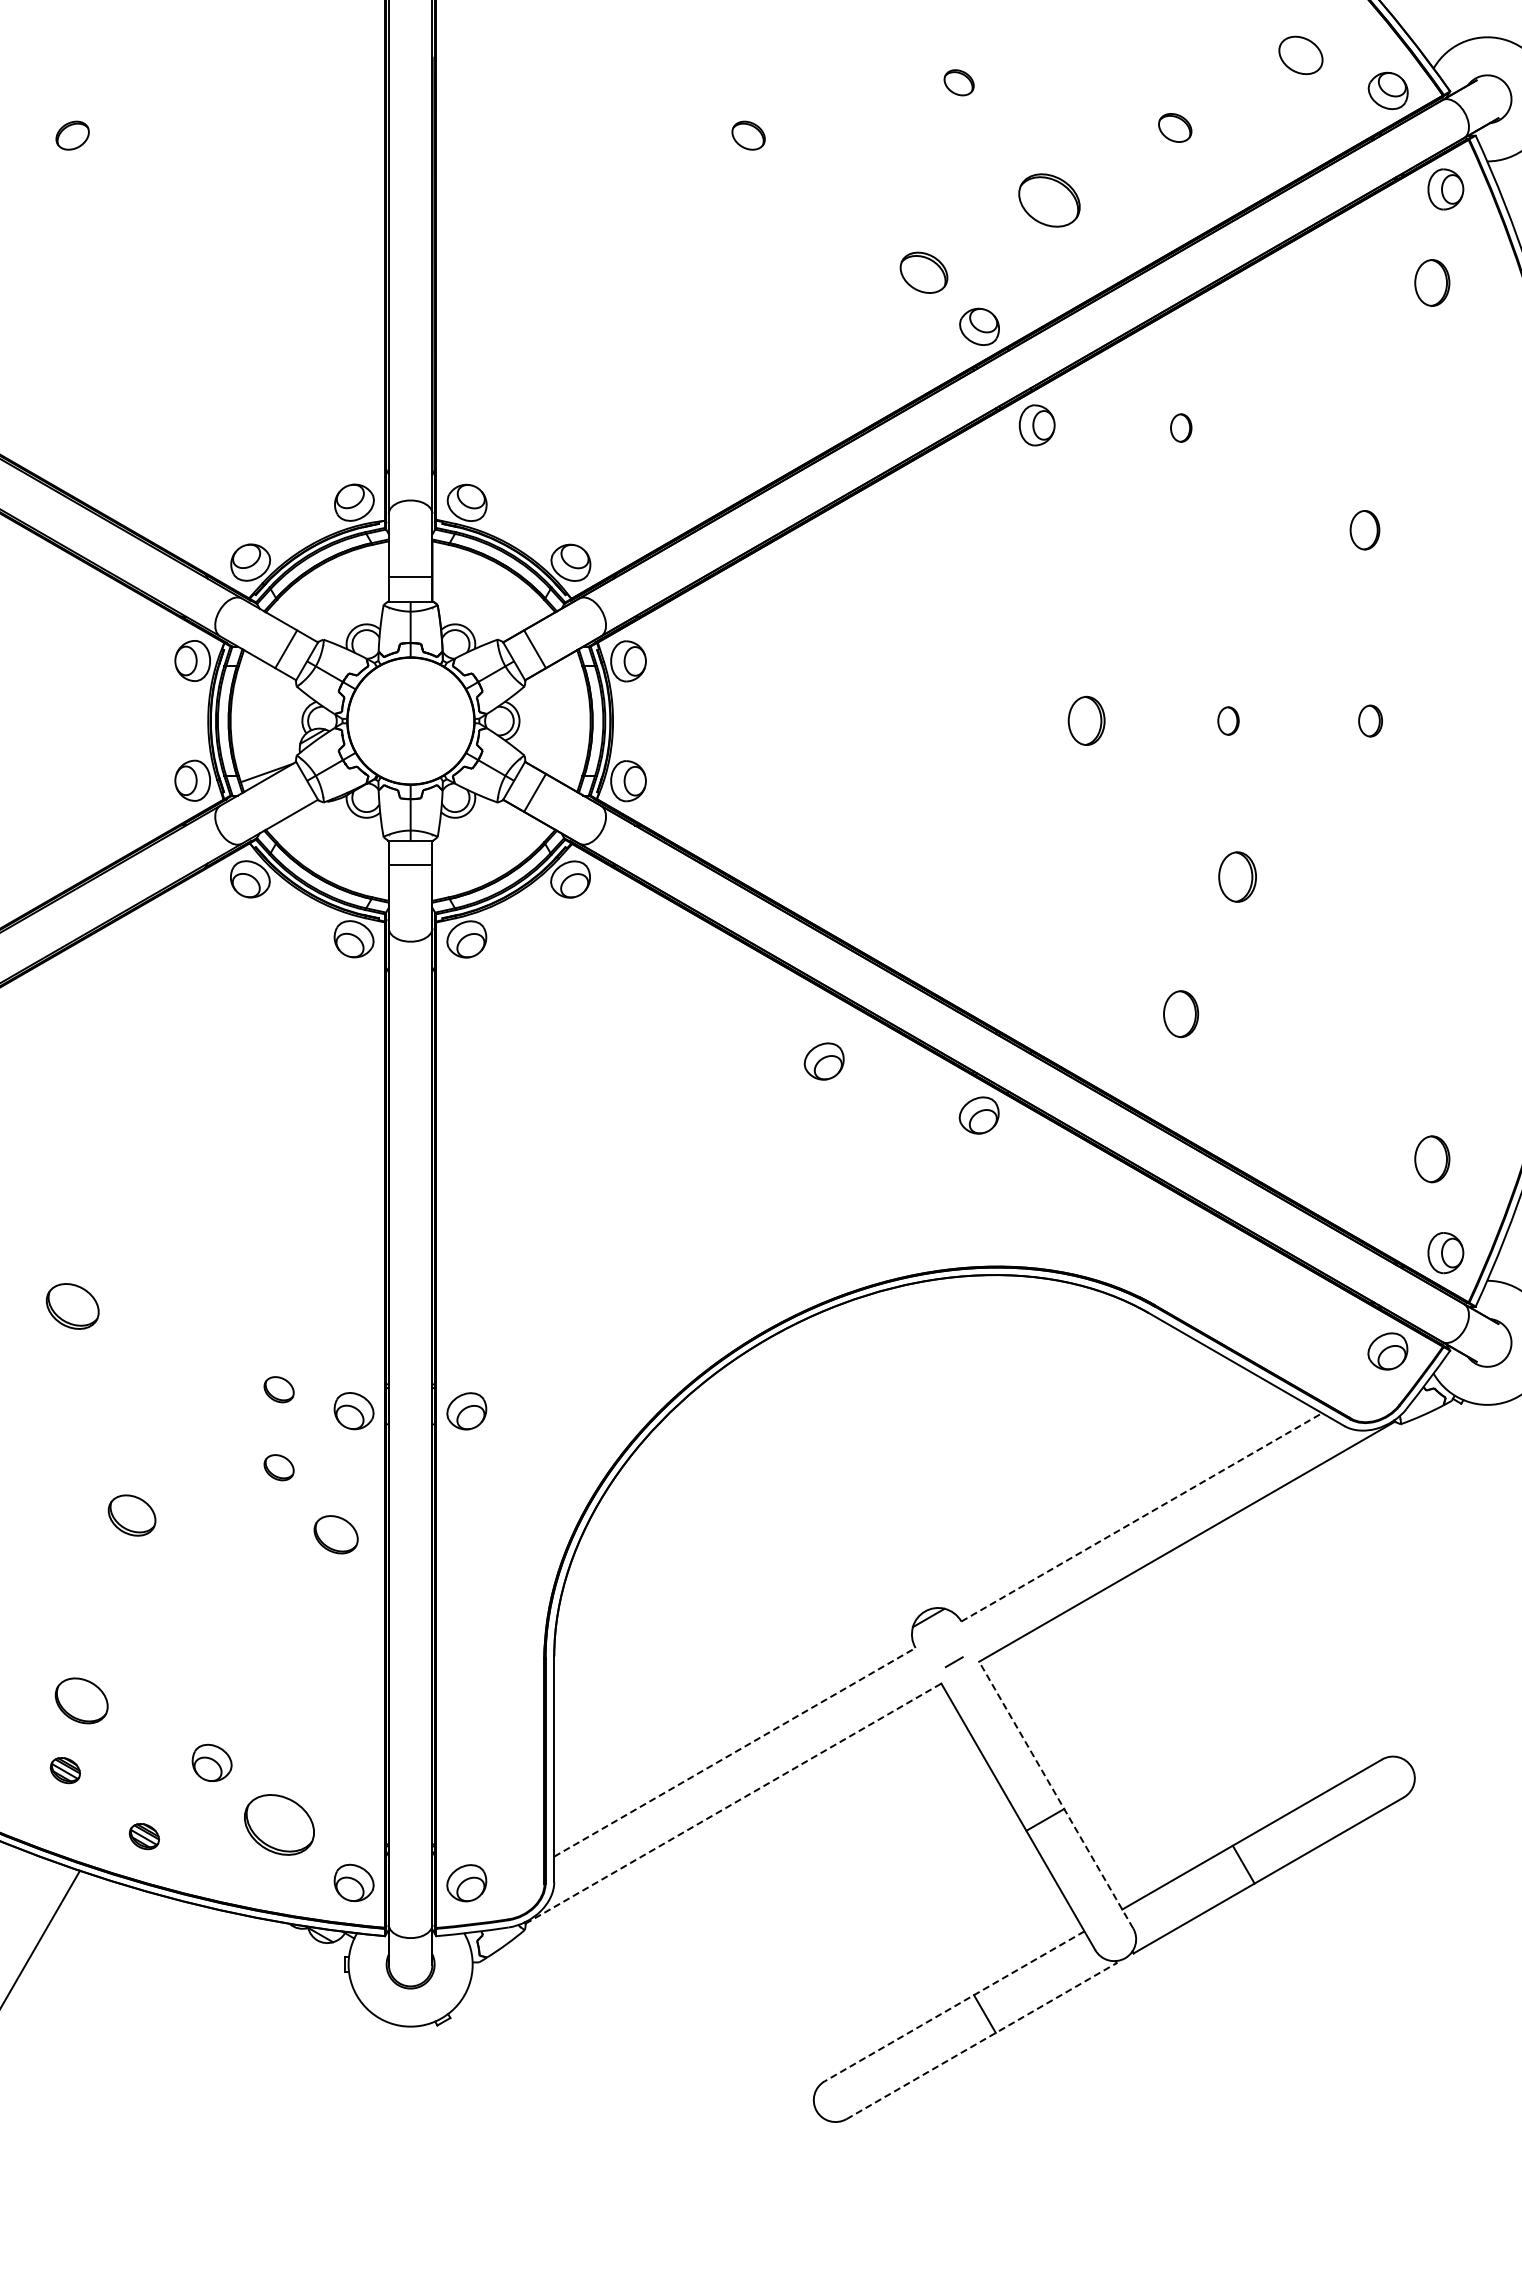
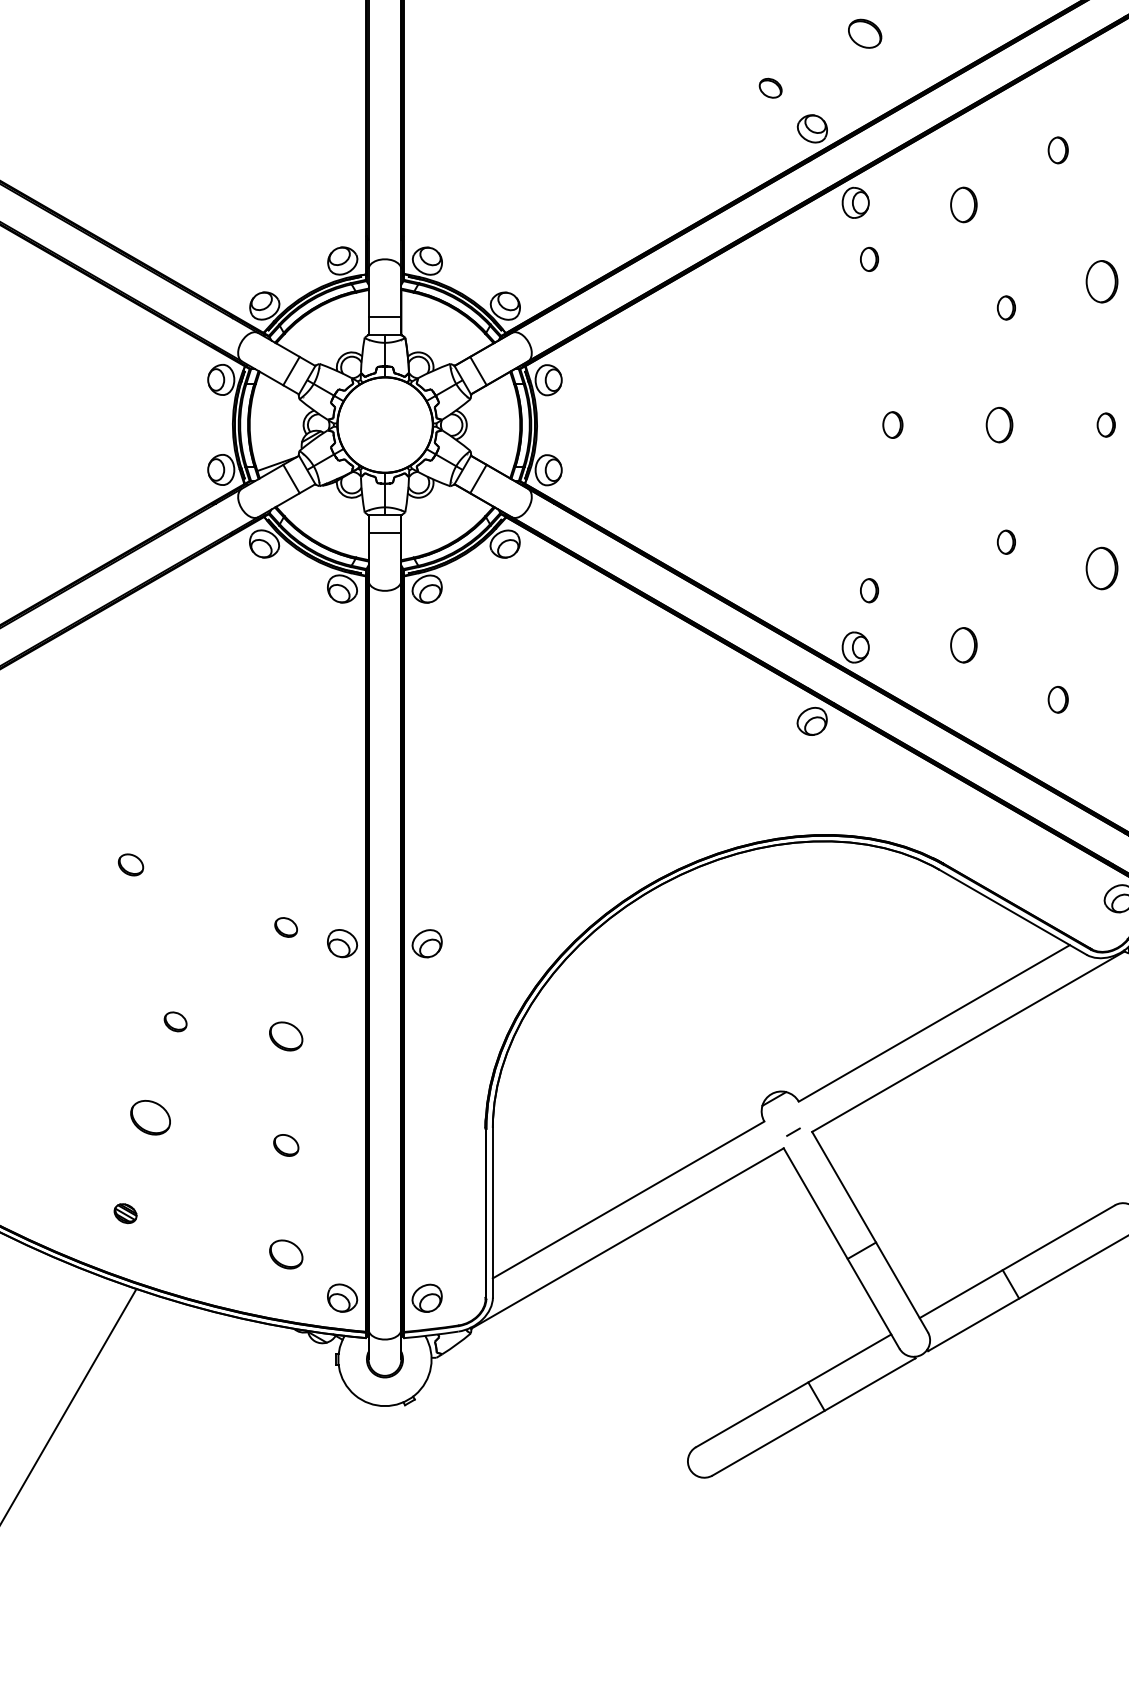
part: (1049, 199) -> (865, 33), size x0.71
part: (923, 272) -> (770, 88), size x0.62
part: (1306, 355) -> (1058, 150), added
part: (1181, 427) -> (964, 204), size x1.67
part: (1055, 500) -> (869, 259), added
part: (1364, 529) -> (1101, 281), size x1.43
part: (1237, 564) -> (1006, 307), added
part: (1228, 720) -> (999, 424), size x1.67
part: (1086, 721) -> (892, 425), size x0.71
line: (286, 792) -> (291, 478), added
part: (1237, 876) -> (1006, 541), size x0.62
part: (1364, 911) -> (1101, 568), added
part: (1055, 941) -> (869, 590), added
part: (1036, 1017) -> (855, 647), added
part: (823, 1061) -> (695, 680), removed
part: (1306, 1086) -> (1058, 699), added
part: (72, 1306) -> (130, 864), size x0.62
part: (278, 1467) -> (285, 985), removed
part: (131, 1514) -> (175, 1021), size x0.62
line: (1142, 1517) -> (934, 1023), dashed -> solid
part: (335, 1534) -> (285, 1036), moved
part: (279, 1679) -> (286, 1145), added
part: (81, 1700) -> (150, 1117), moved
line: (734, 1752) -> (628, 1200), dashed -> solid
part: (211, 1762) -> (235, 1207), removed
line: (1056, 1795) -> (870, 1232), dashed -> solid
line: (733, 1803) -> (627, 1238), dashed -> solid
part: (278, 1824) -> (285, 1254), size x0.62
part: (143, 1836) -> (184, 1263), removed
line: (954, 2006) -> (793, 1390), dashed -> solid
line: (982, 2040) -> (814, 1416), dashed -> solid

